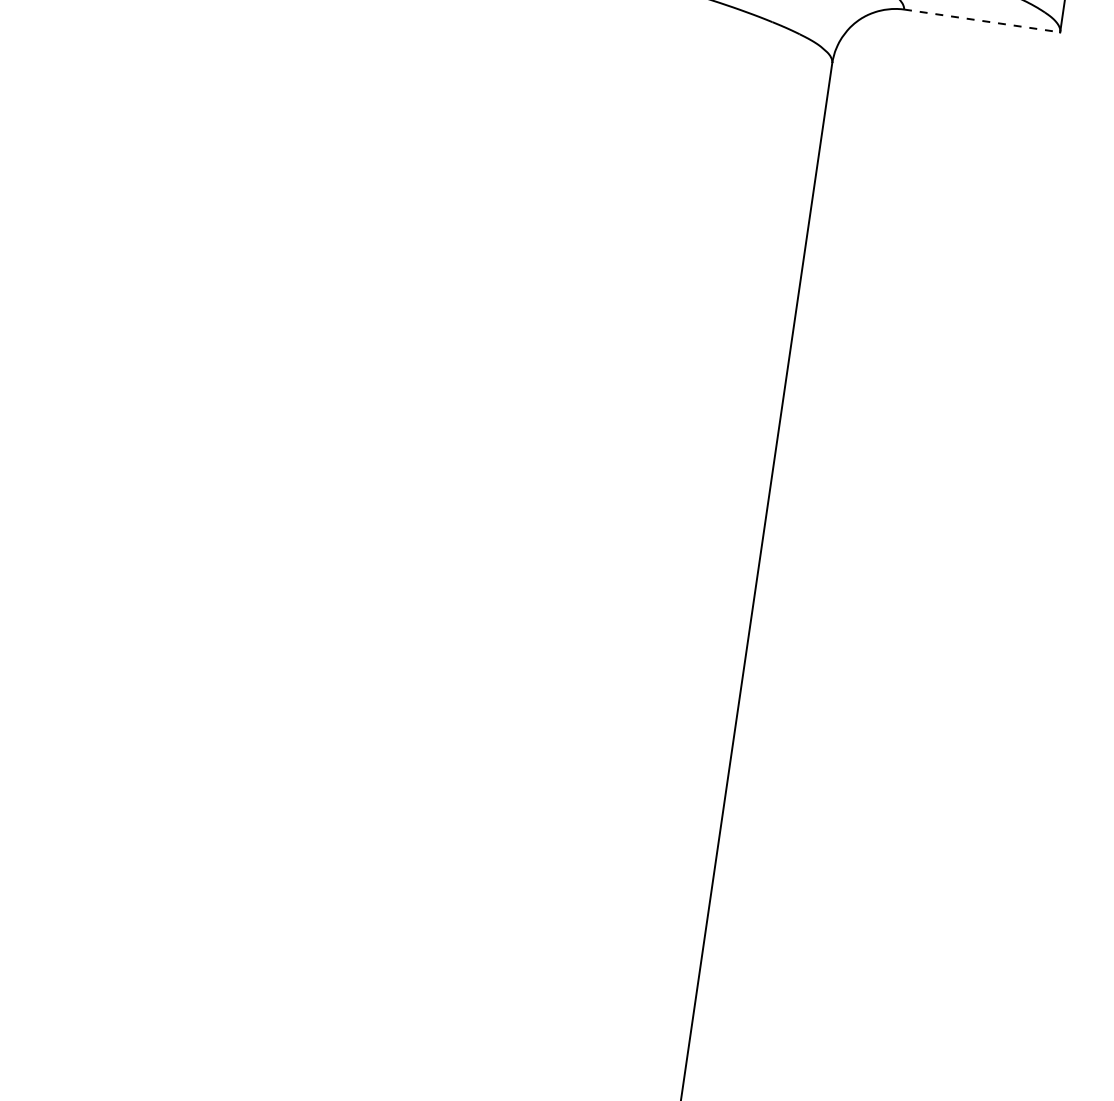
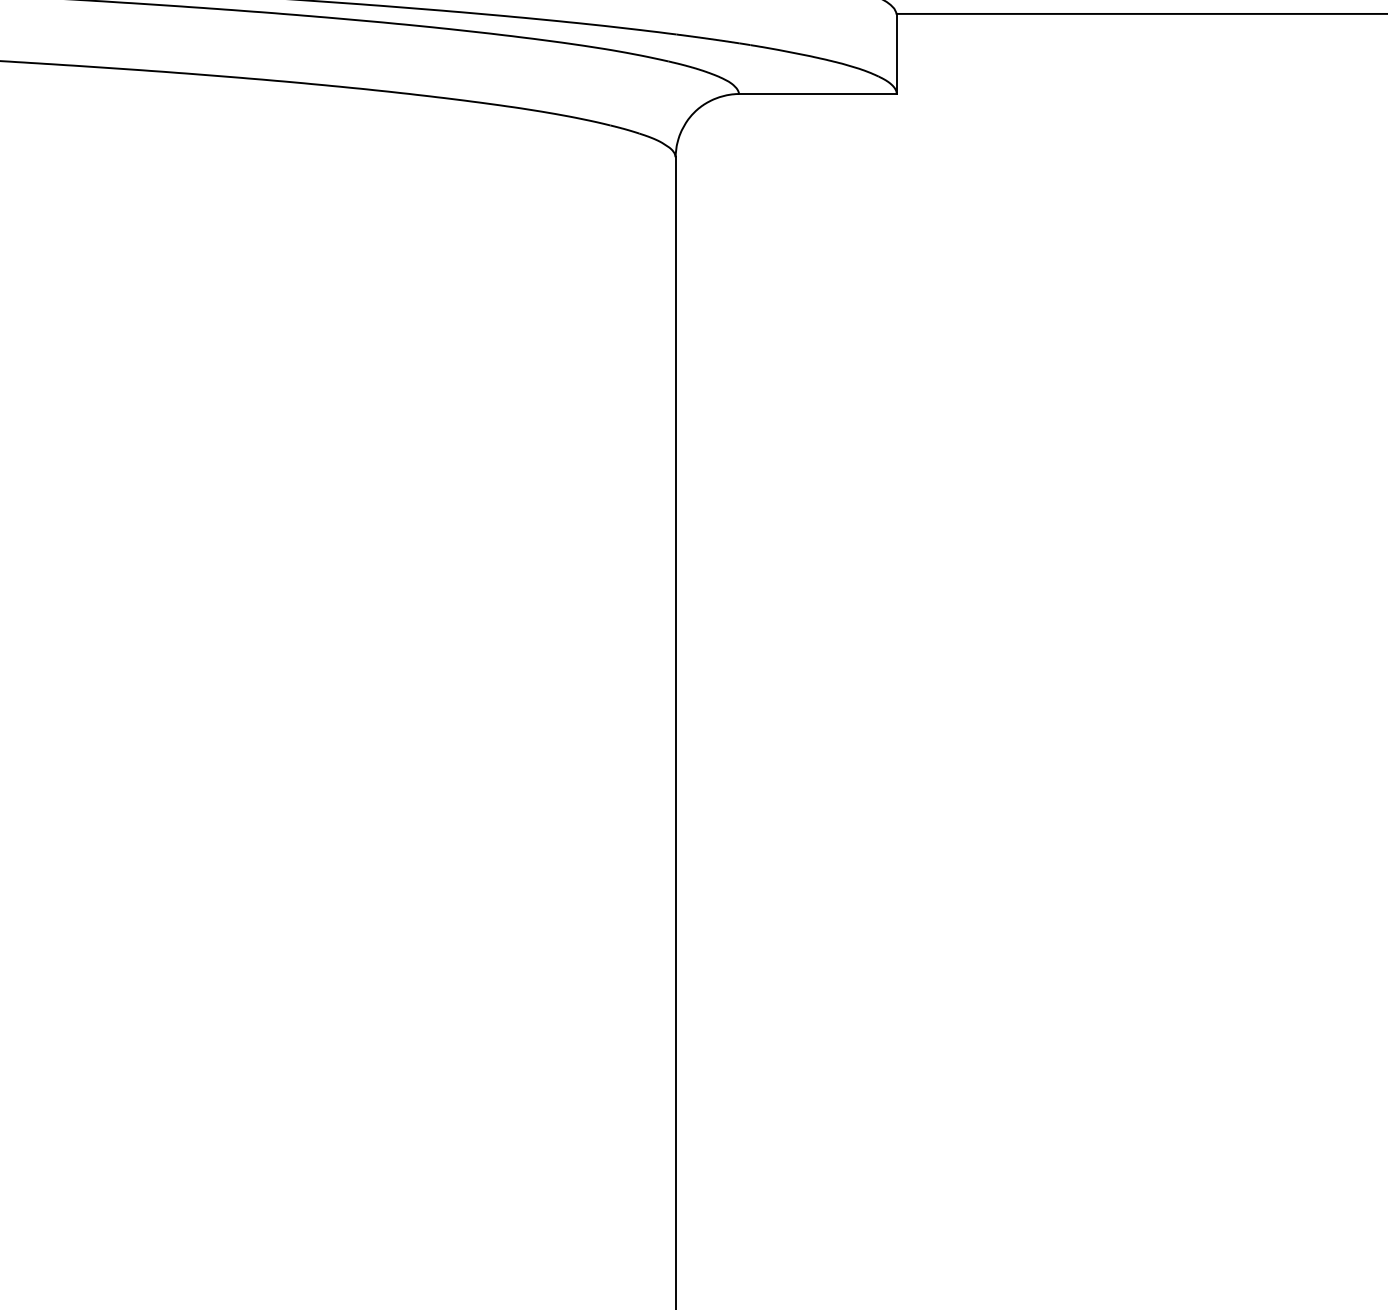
line: (981, 21) -> (817, 94), dashed -> solid

